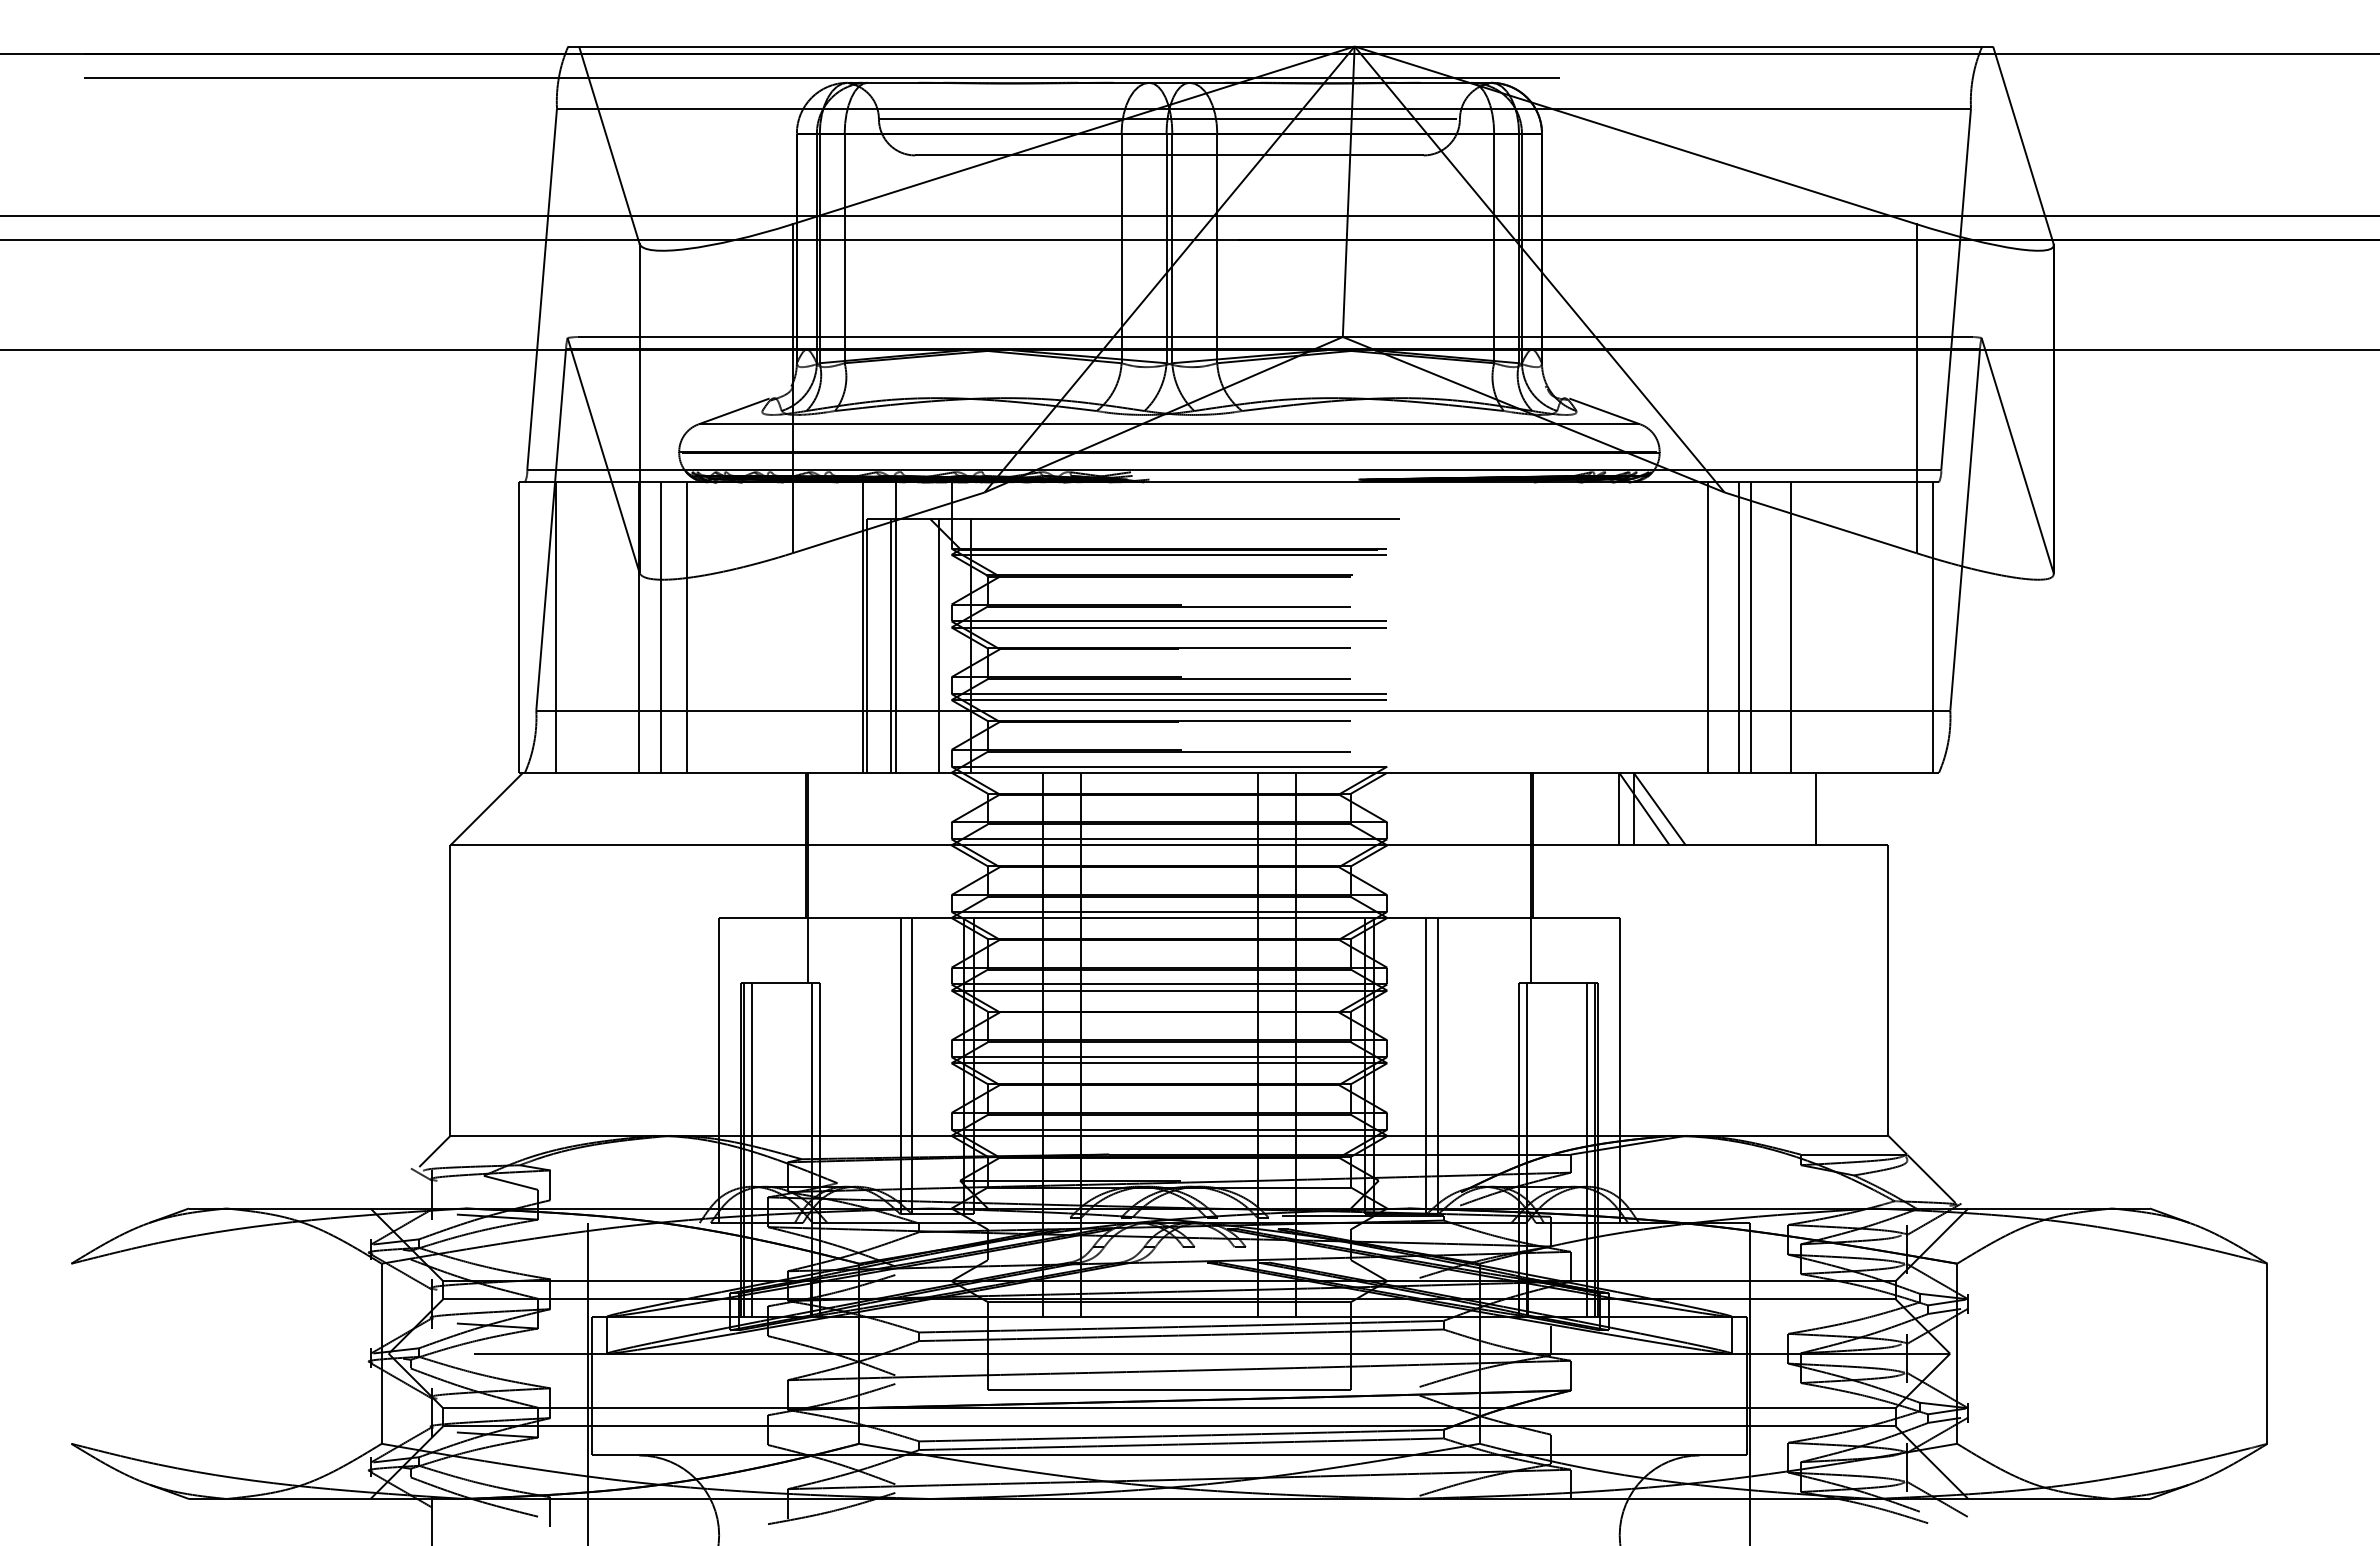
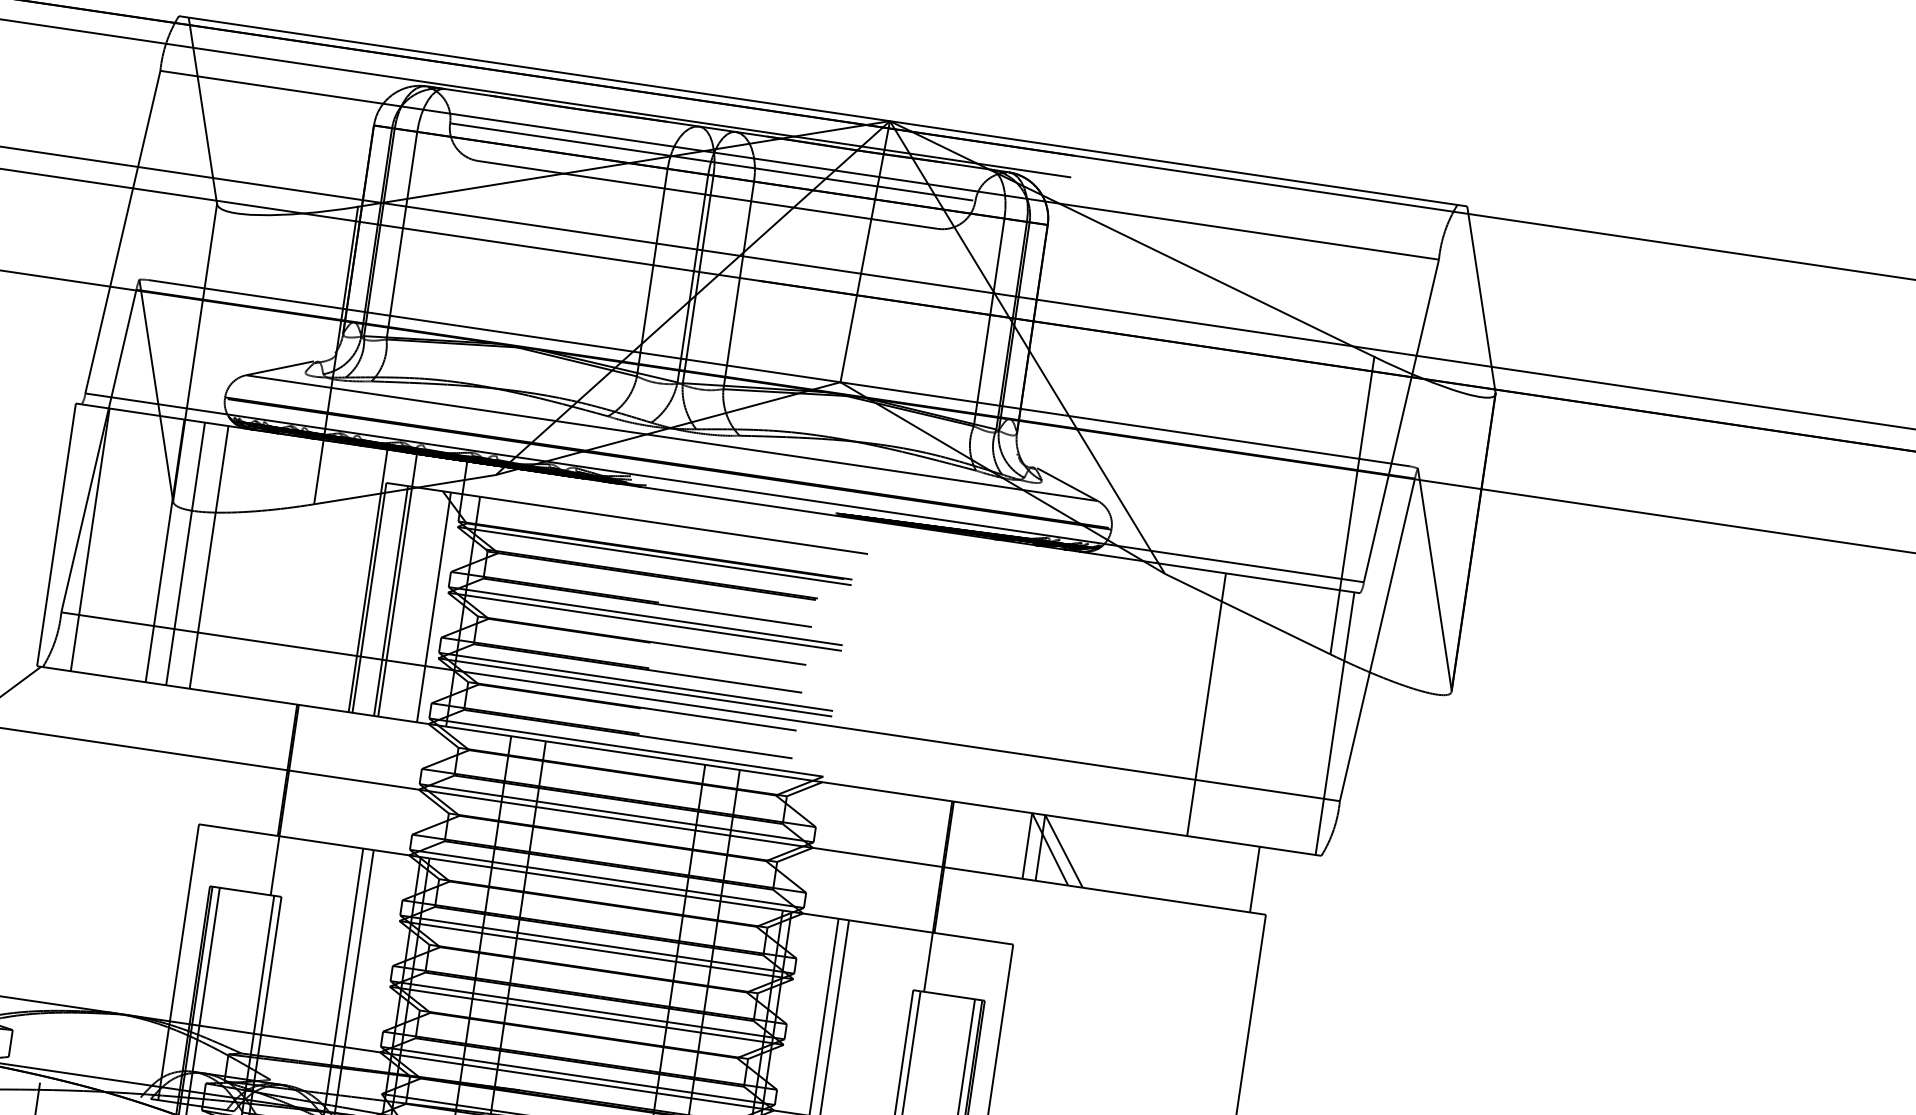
line: (1708, 627) -> (1132, 693), removed
line: (1738, 627) -> (1159, 697), removed
line: (1751, 627) -> (1171, 699), removed
line: (1815, 808) -> (1254, 879), moved

